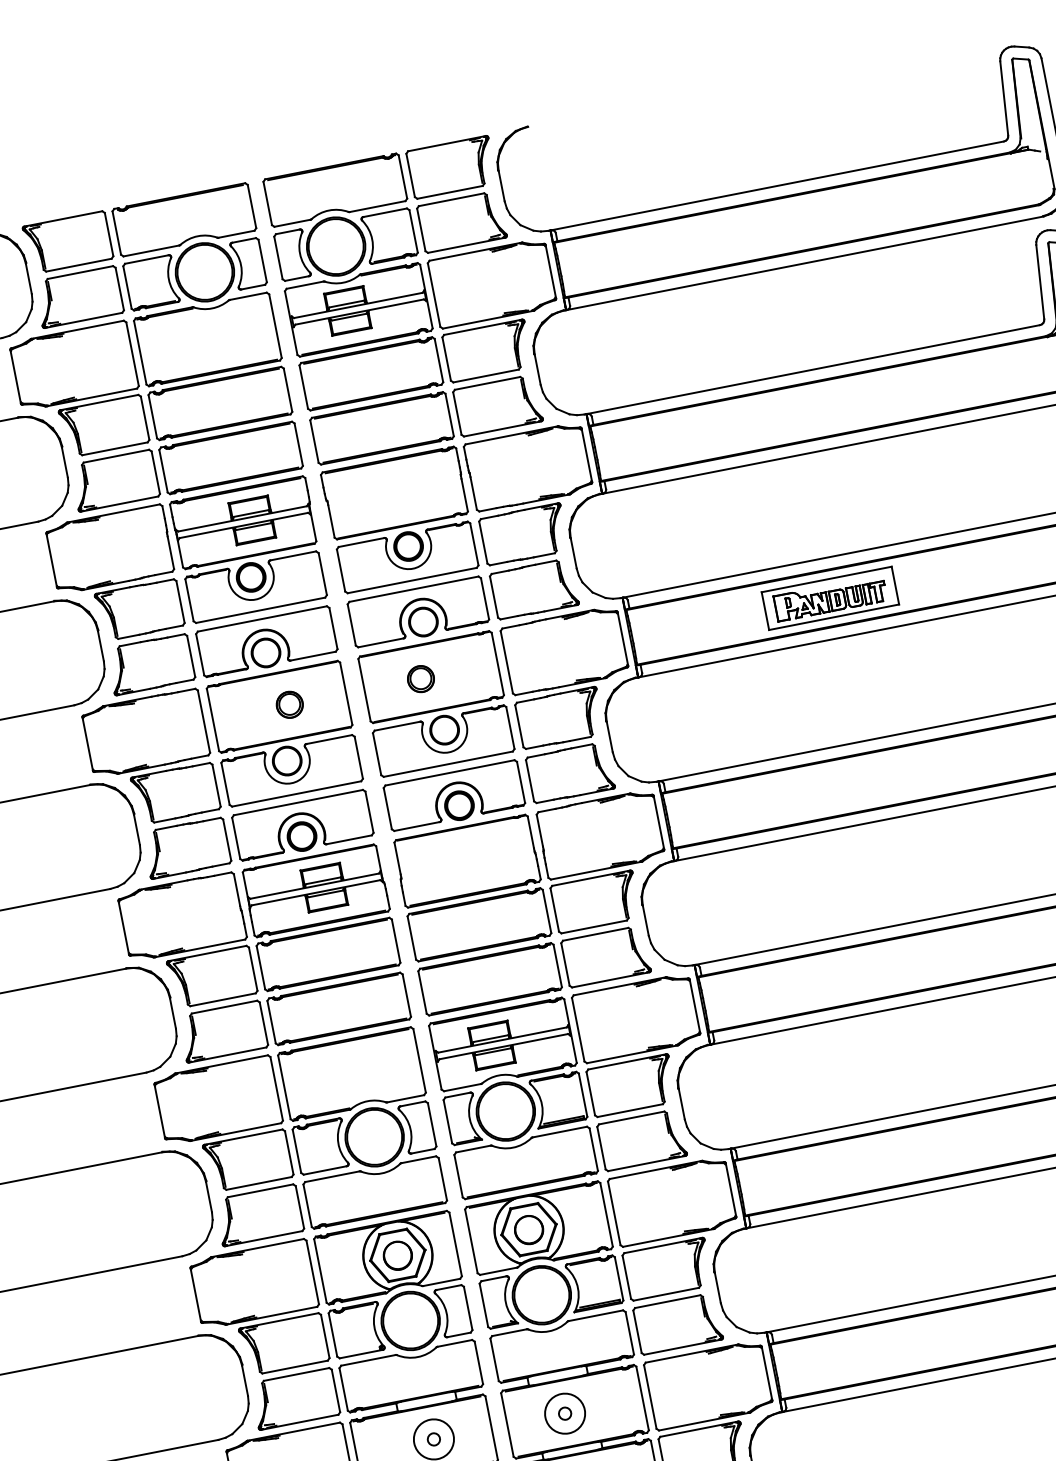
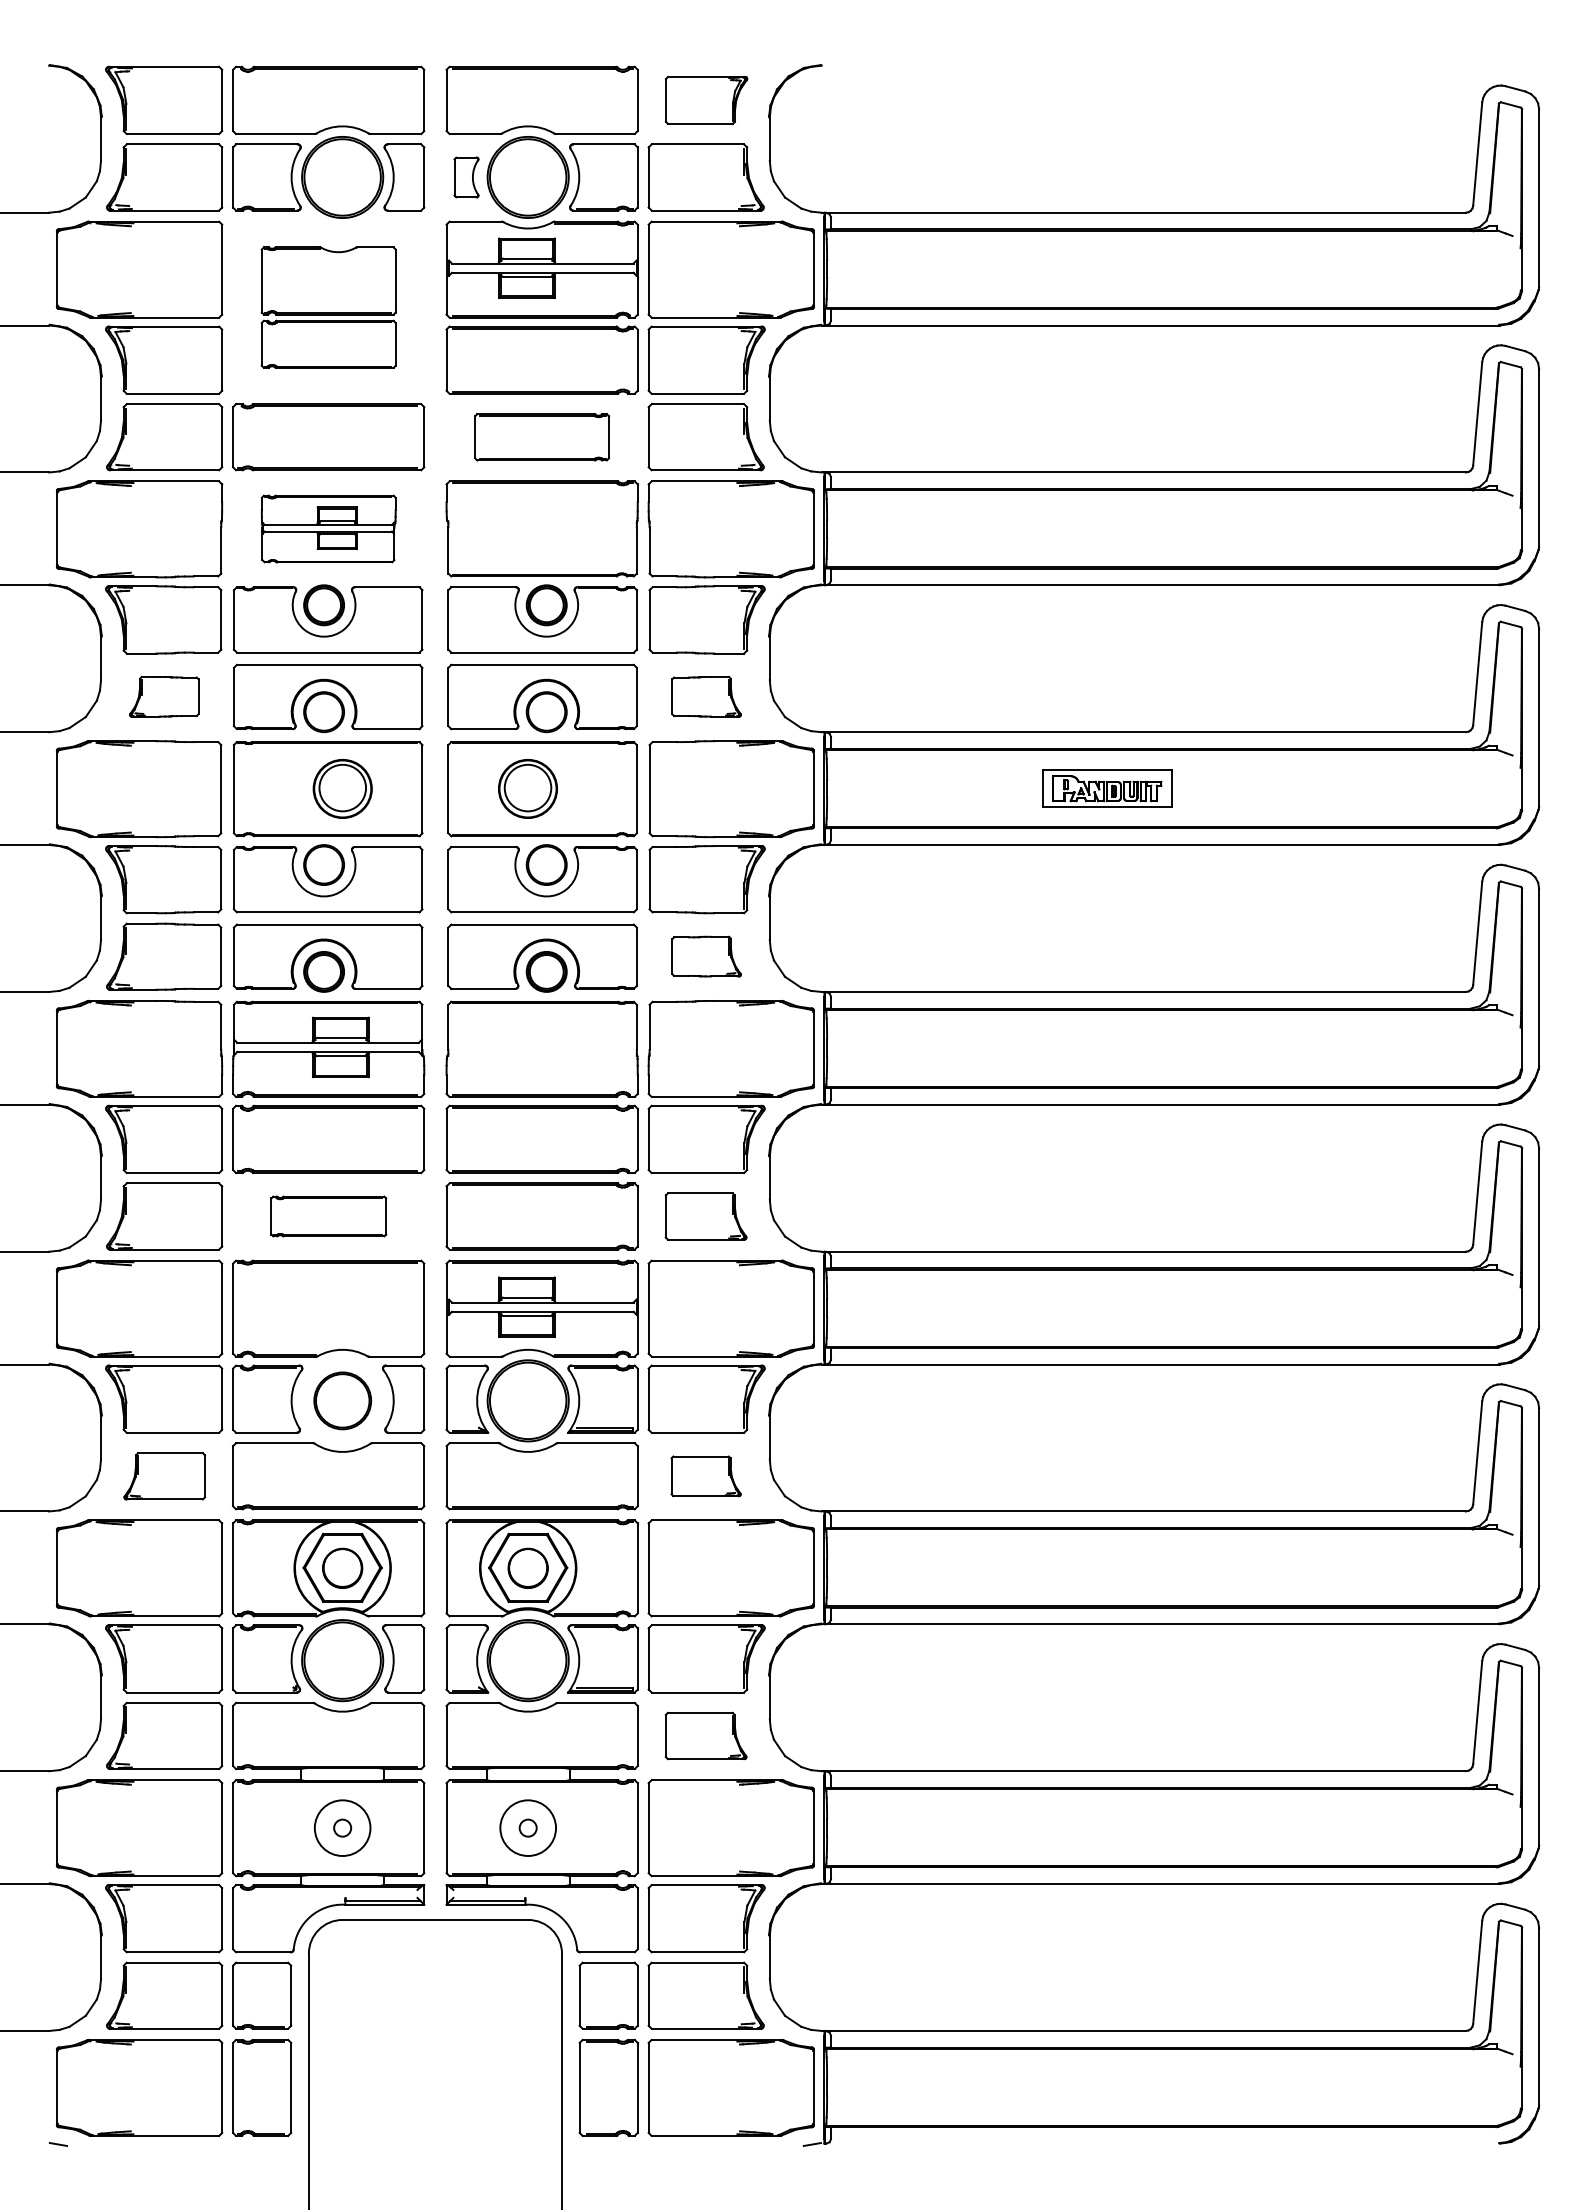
part: (451, 167) -> (706, 100), size x0.7
part: (292, 255) -> (466, 177), size x0.6
part: (213, 366) -> (328, 307), size x0.7
part: (381, 428) -> (541, 437), size x0.7
part: (243, 522) -> (328, 528), size x0.7
part: (534, 588) -> (706, 696), size x0.6
part: (829, 598) -> (1106, 788), size x0.7
part: (151, 664) -> (164, 696), size x0.6
part: (421, 679) -> (528, 789), size x1.6
part: (289, 705) -> (342, 789), size x1.6
part: (570, 772) -> (706, 956), size x0.6
part: (605, 956) -> (705, 1216), size x0.7
part: (339, 1008) -> (328, 1216), size x0.6
part: (374, 1137) -> (342, 1400), size x0.7
part: (641, 1140) -> (705, 1476), size x0.6
part: (259, 1215) -> (164, 1476), size x0.7
part: (677, 1323) -> (705, 1735), size x0.7

